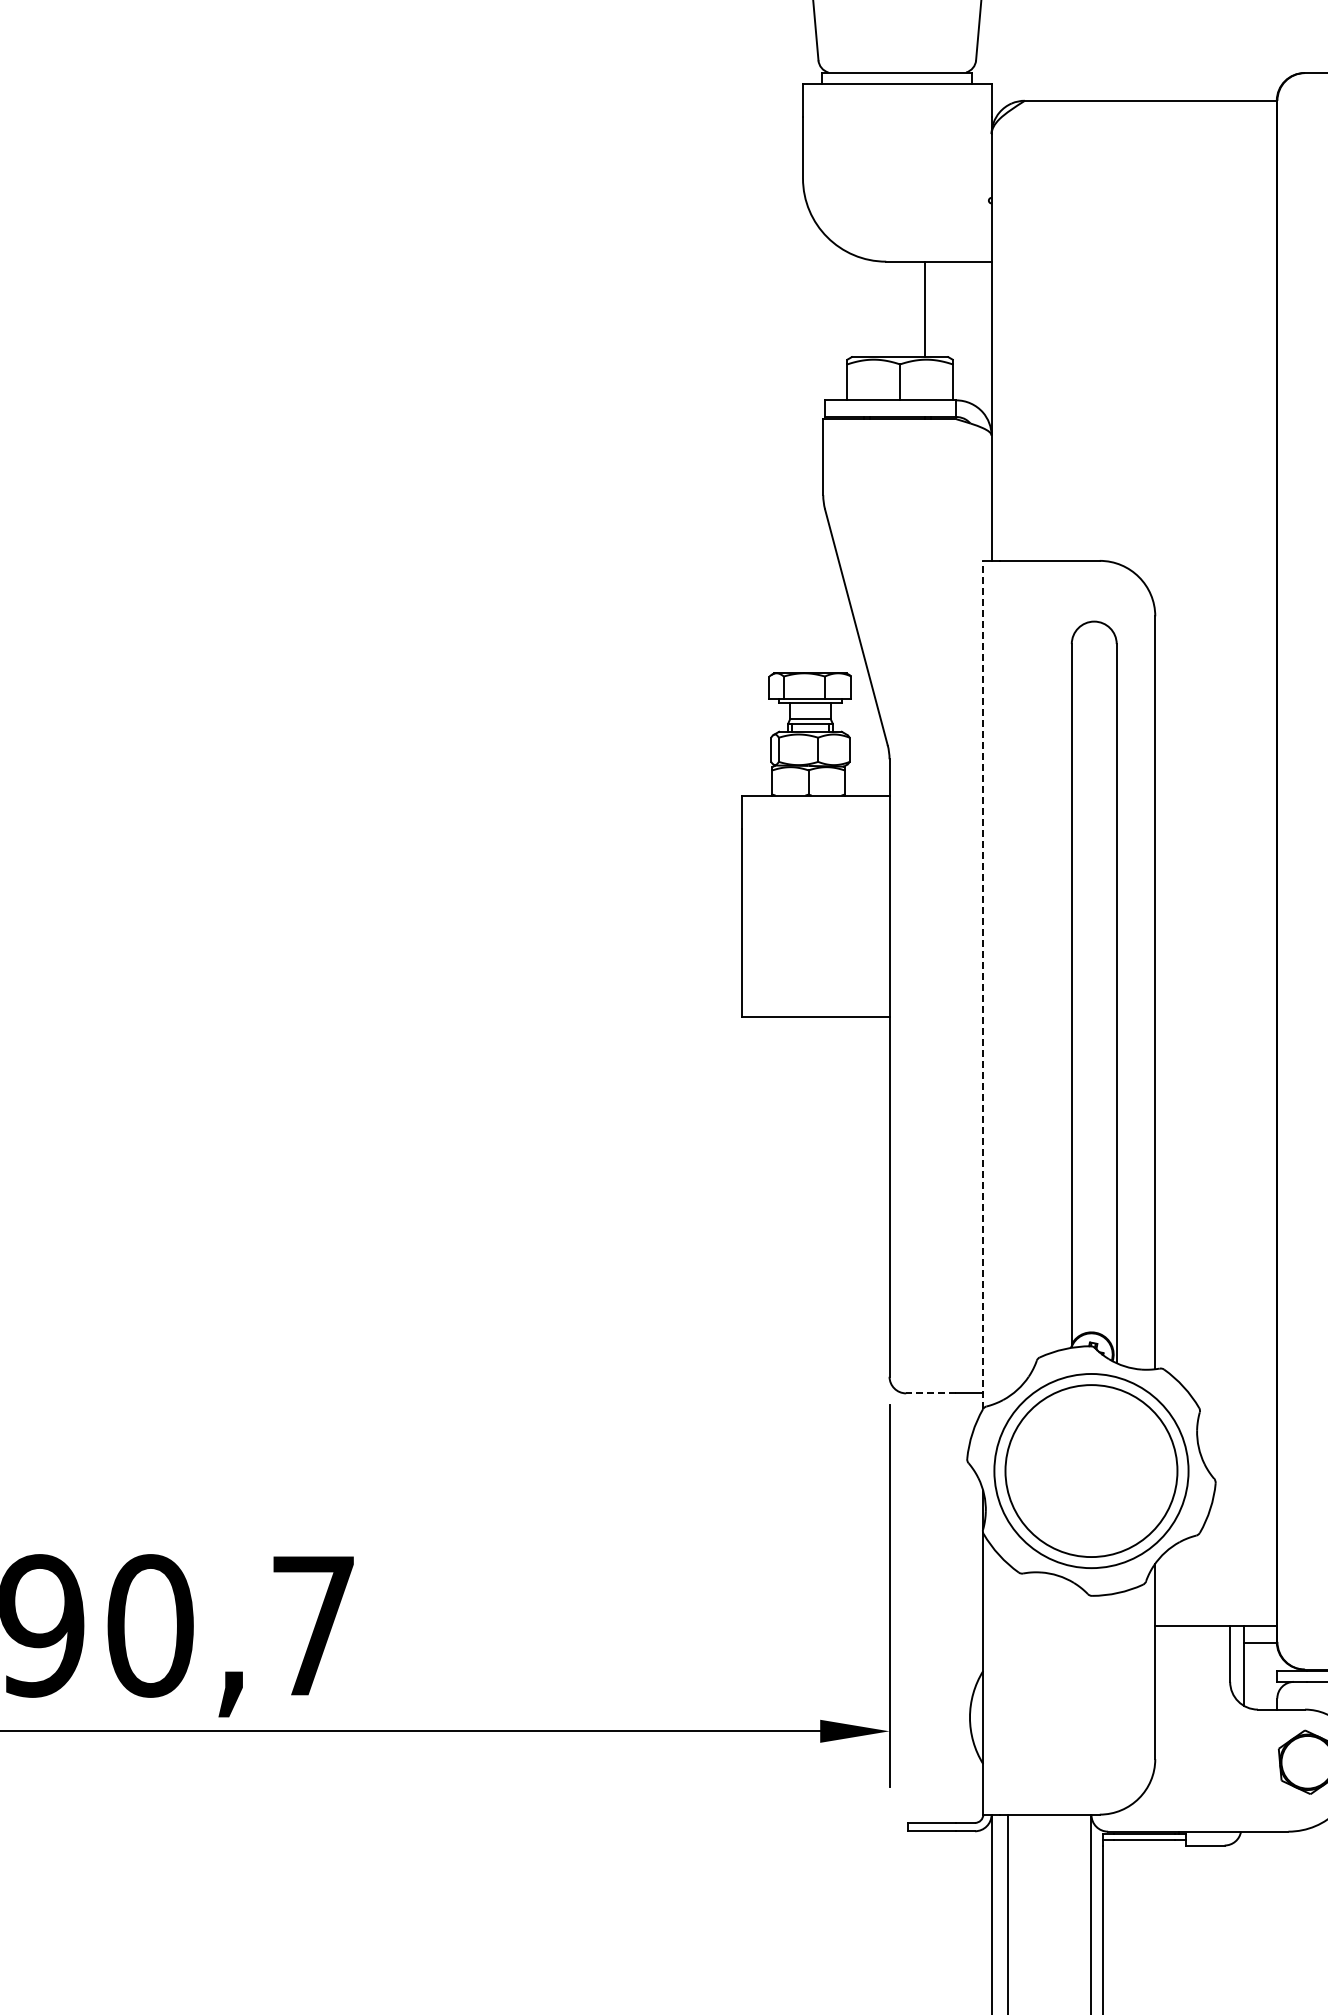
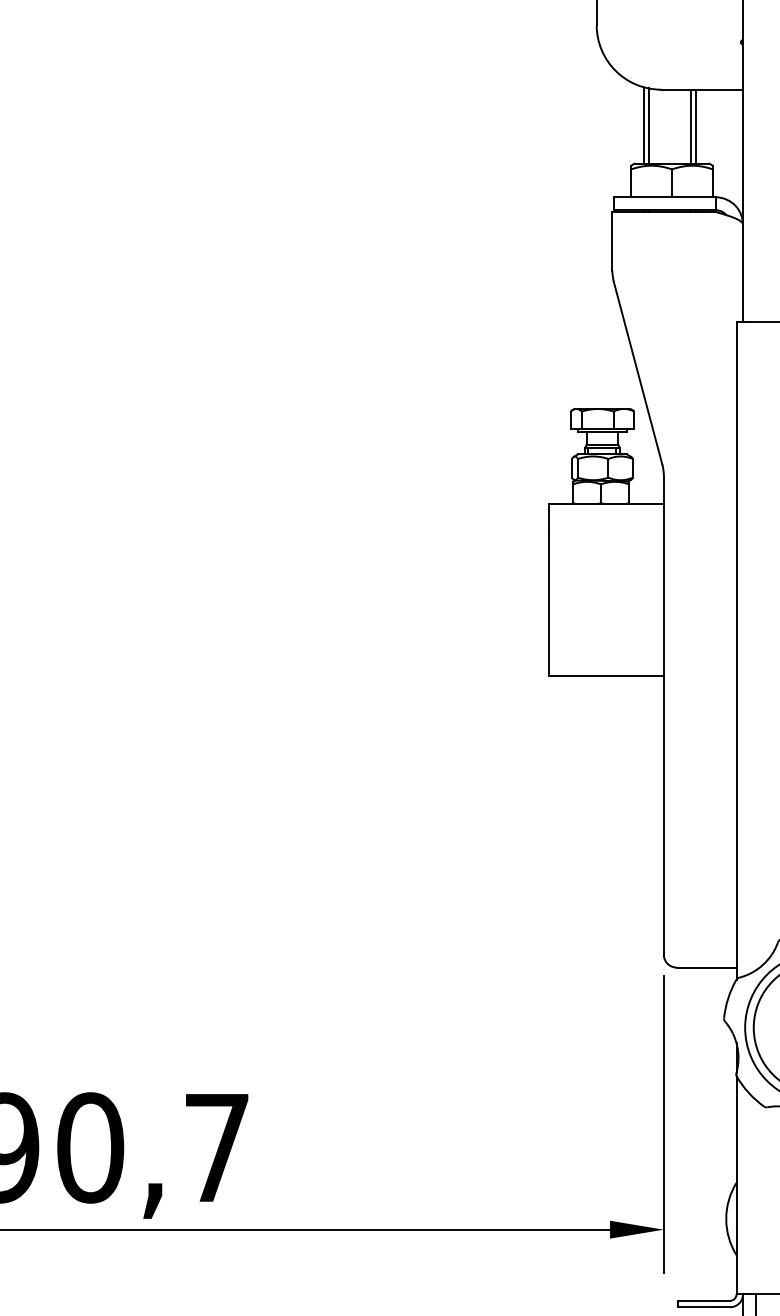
line: (864, 307) -> (644, 125), added
line: (869, 308) -> (648, 126), added
line: (930, 309) -> (695, 126), added
line: (983, 984) -> (736, 650), dashed -> solid
line: (930, 1393) -> (695, 967), dashed -> solid

